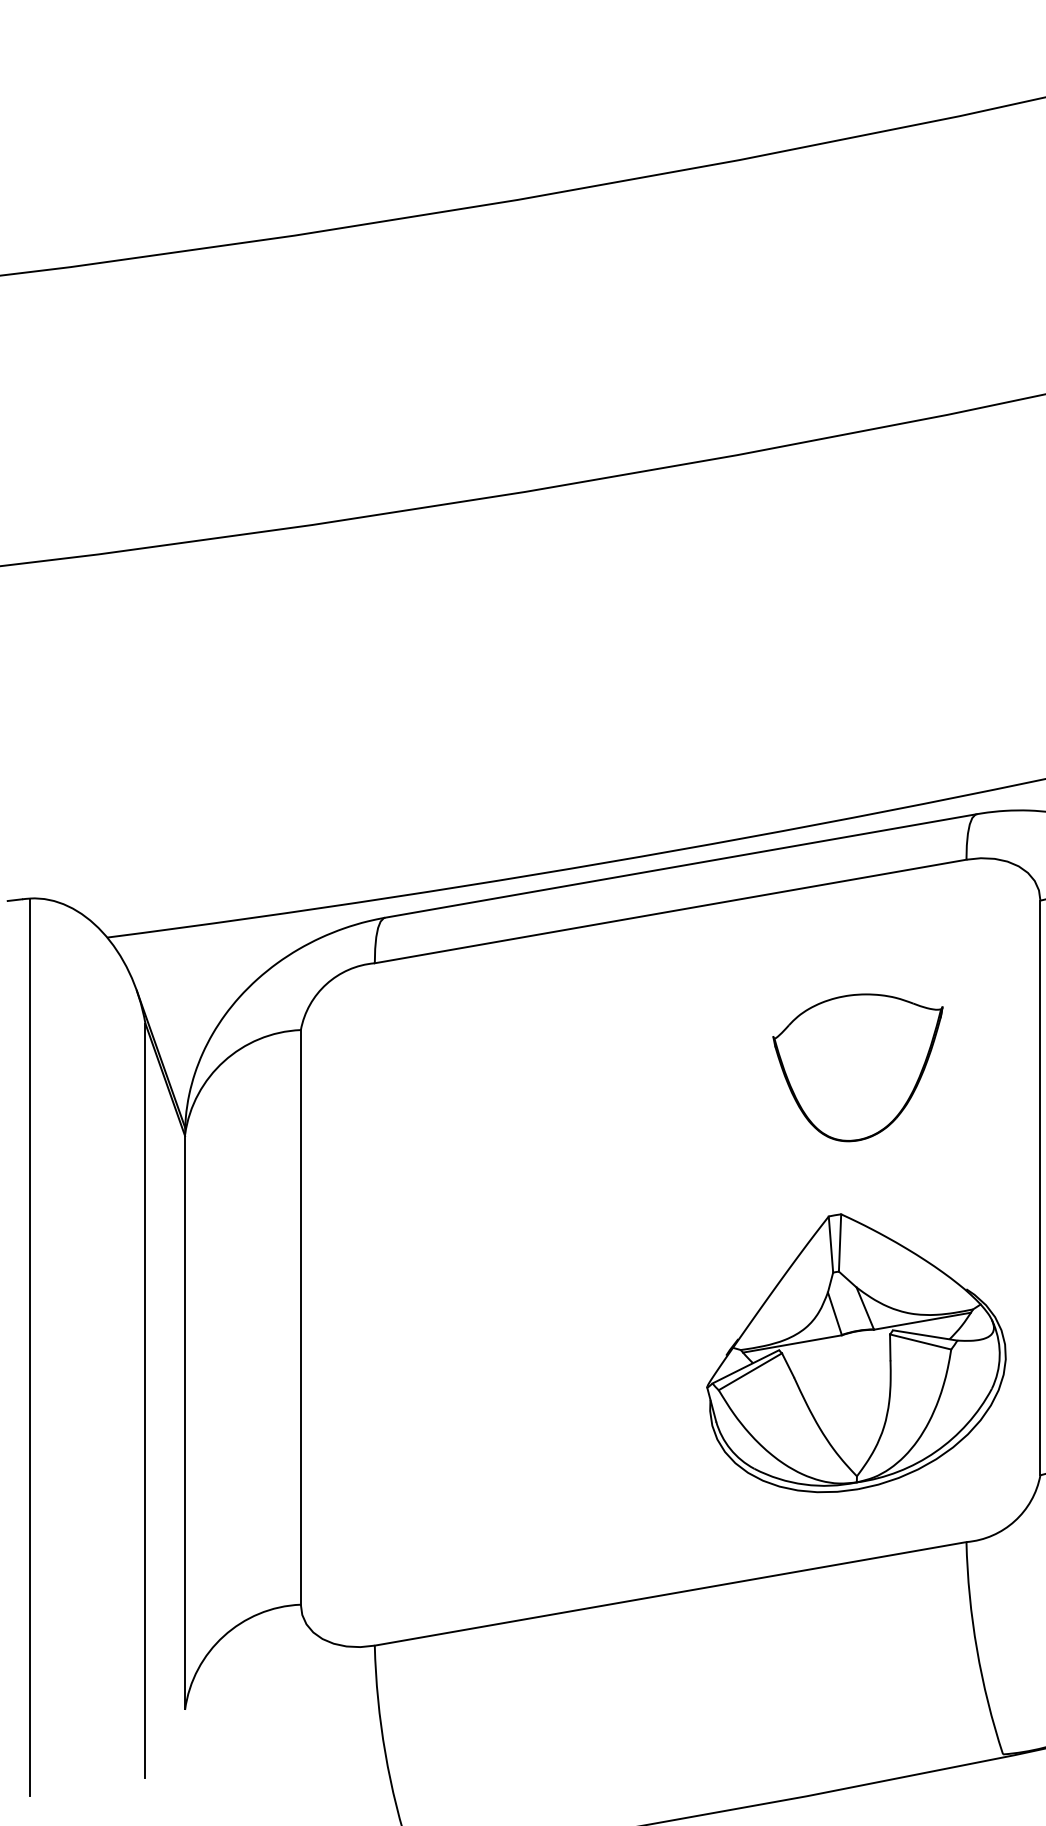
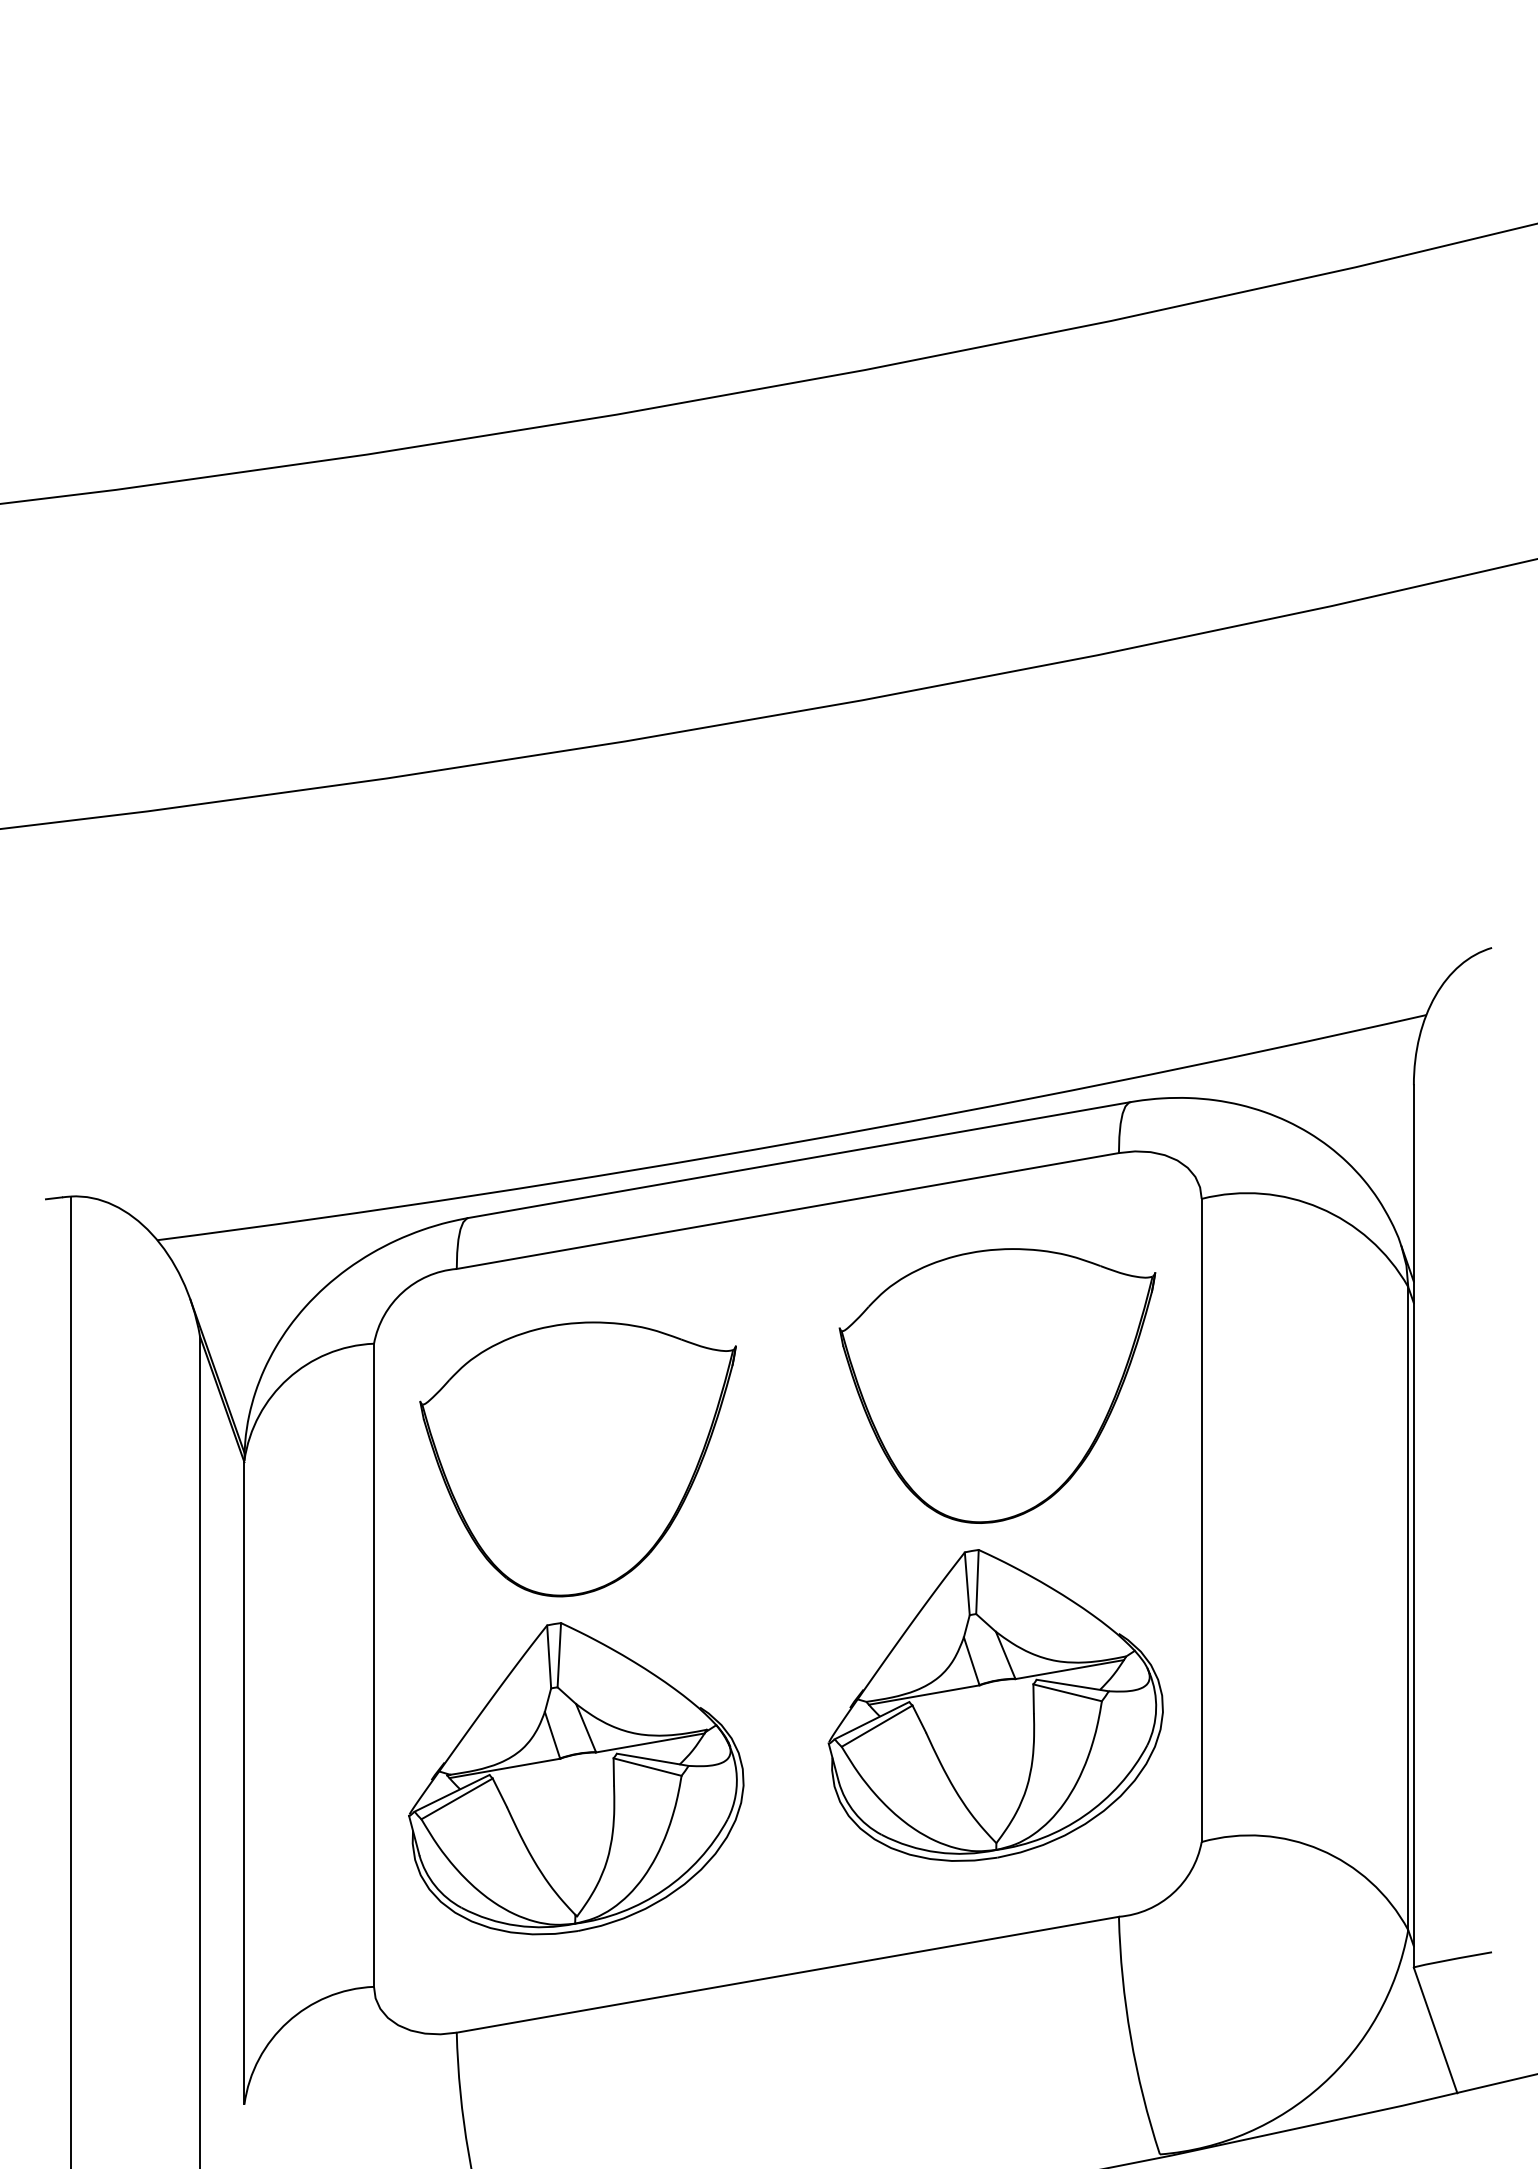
part: (857, 1067) -> (997, 1385), size x1.67
part: (482, 1133) -> (577, 1459), added
part: (481, 1418) -> (576, 1778), added

